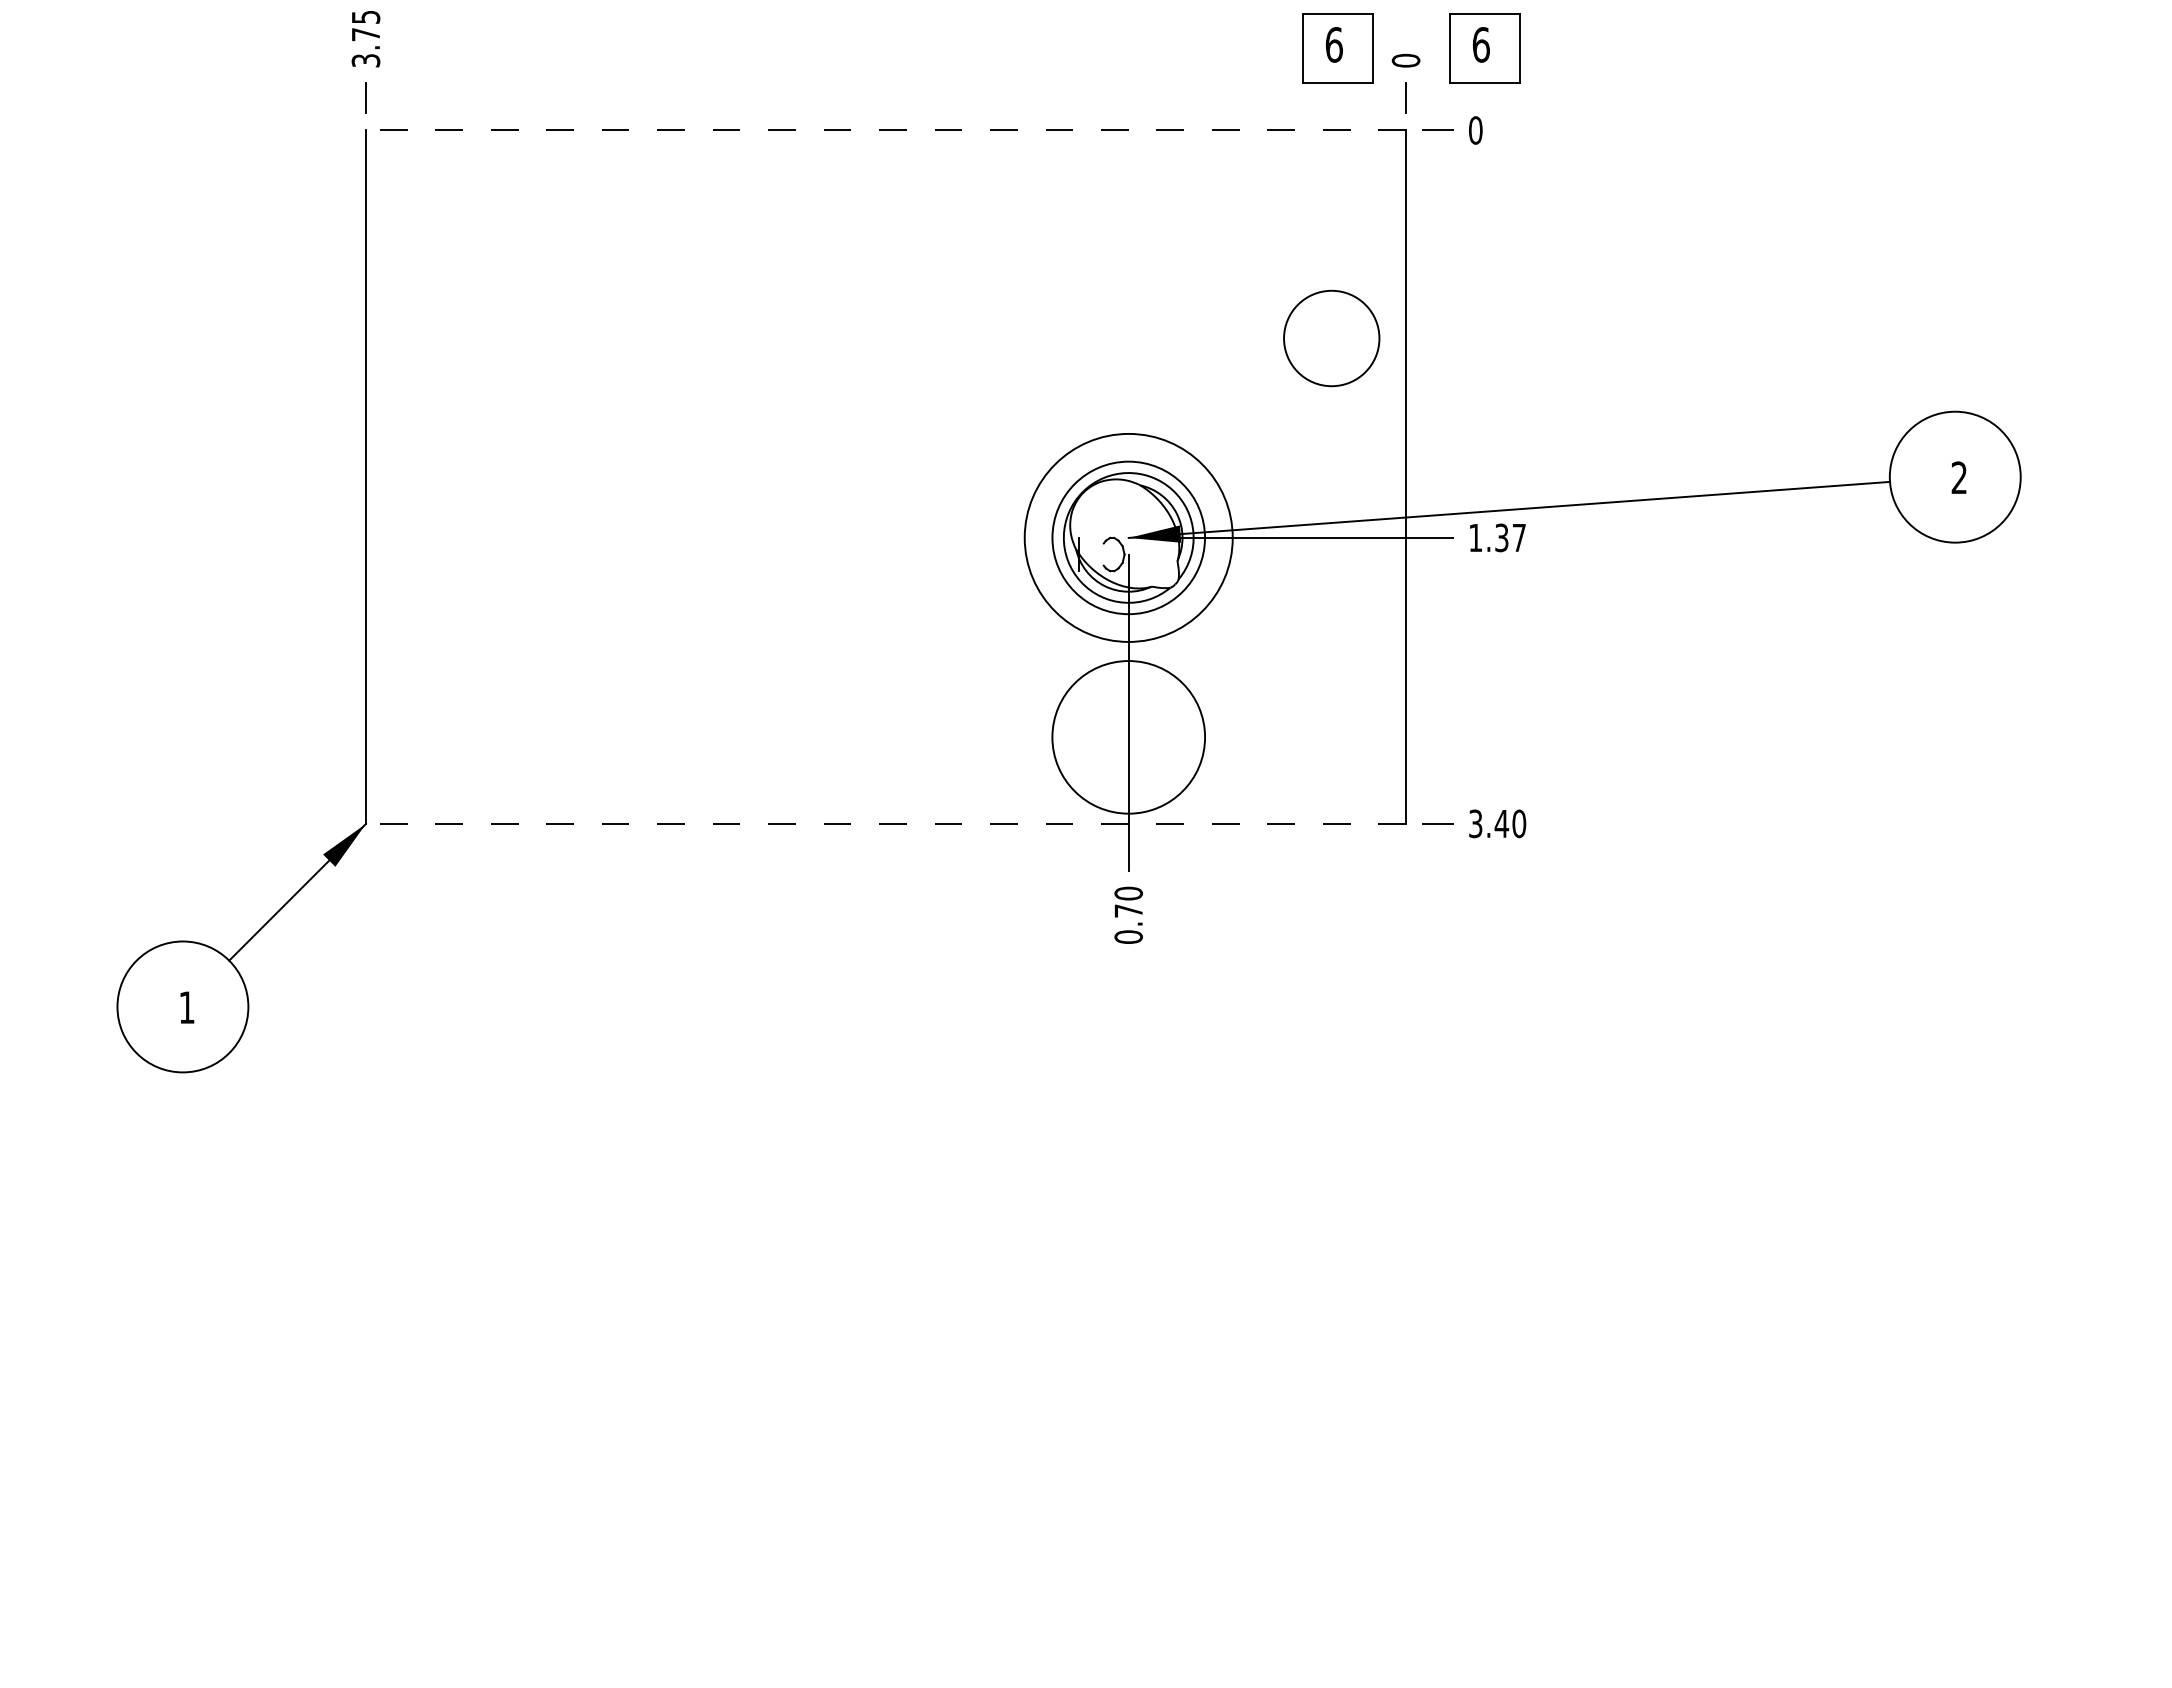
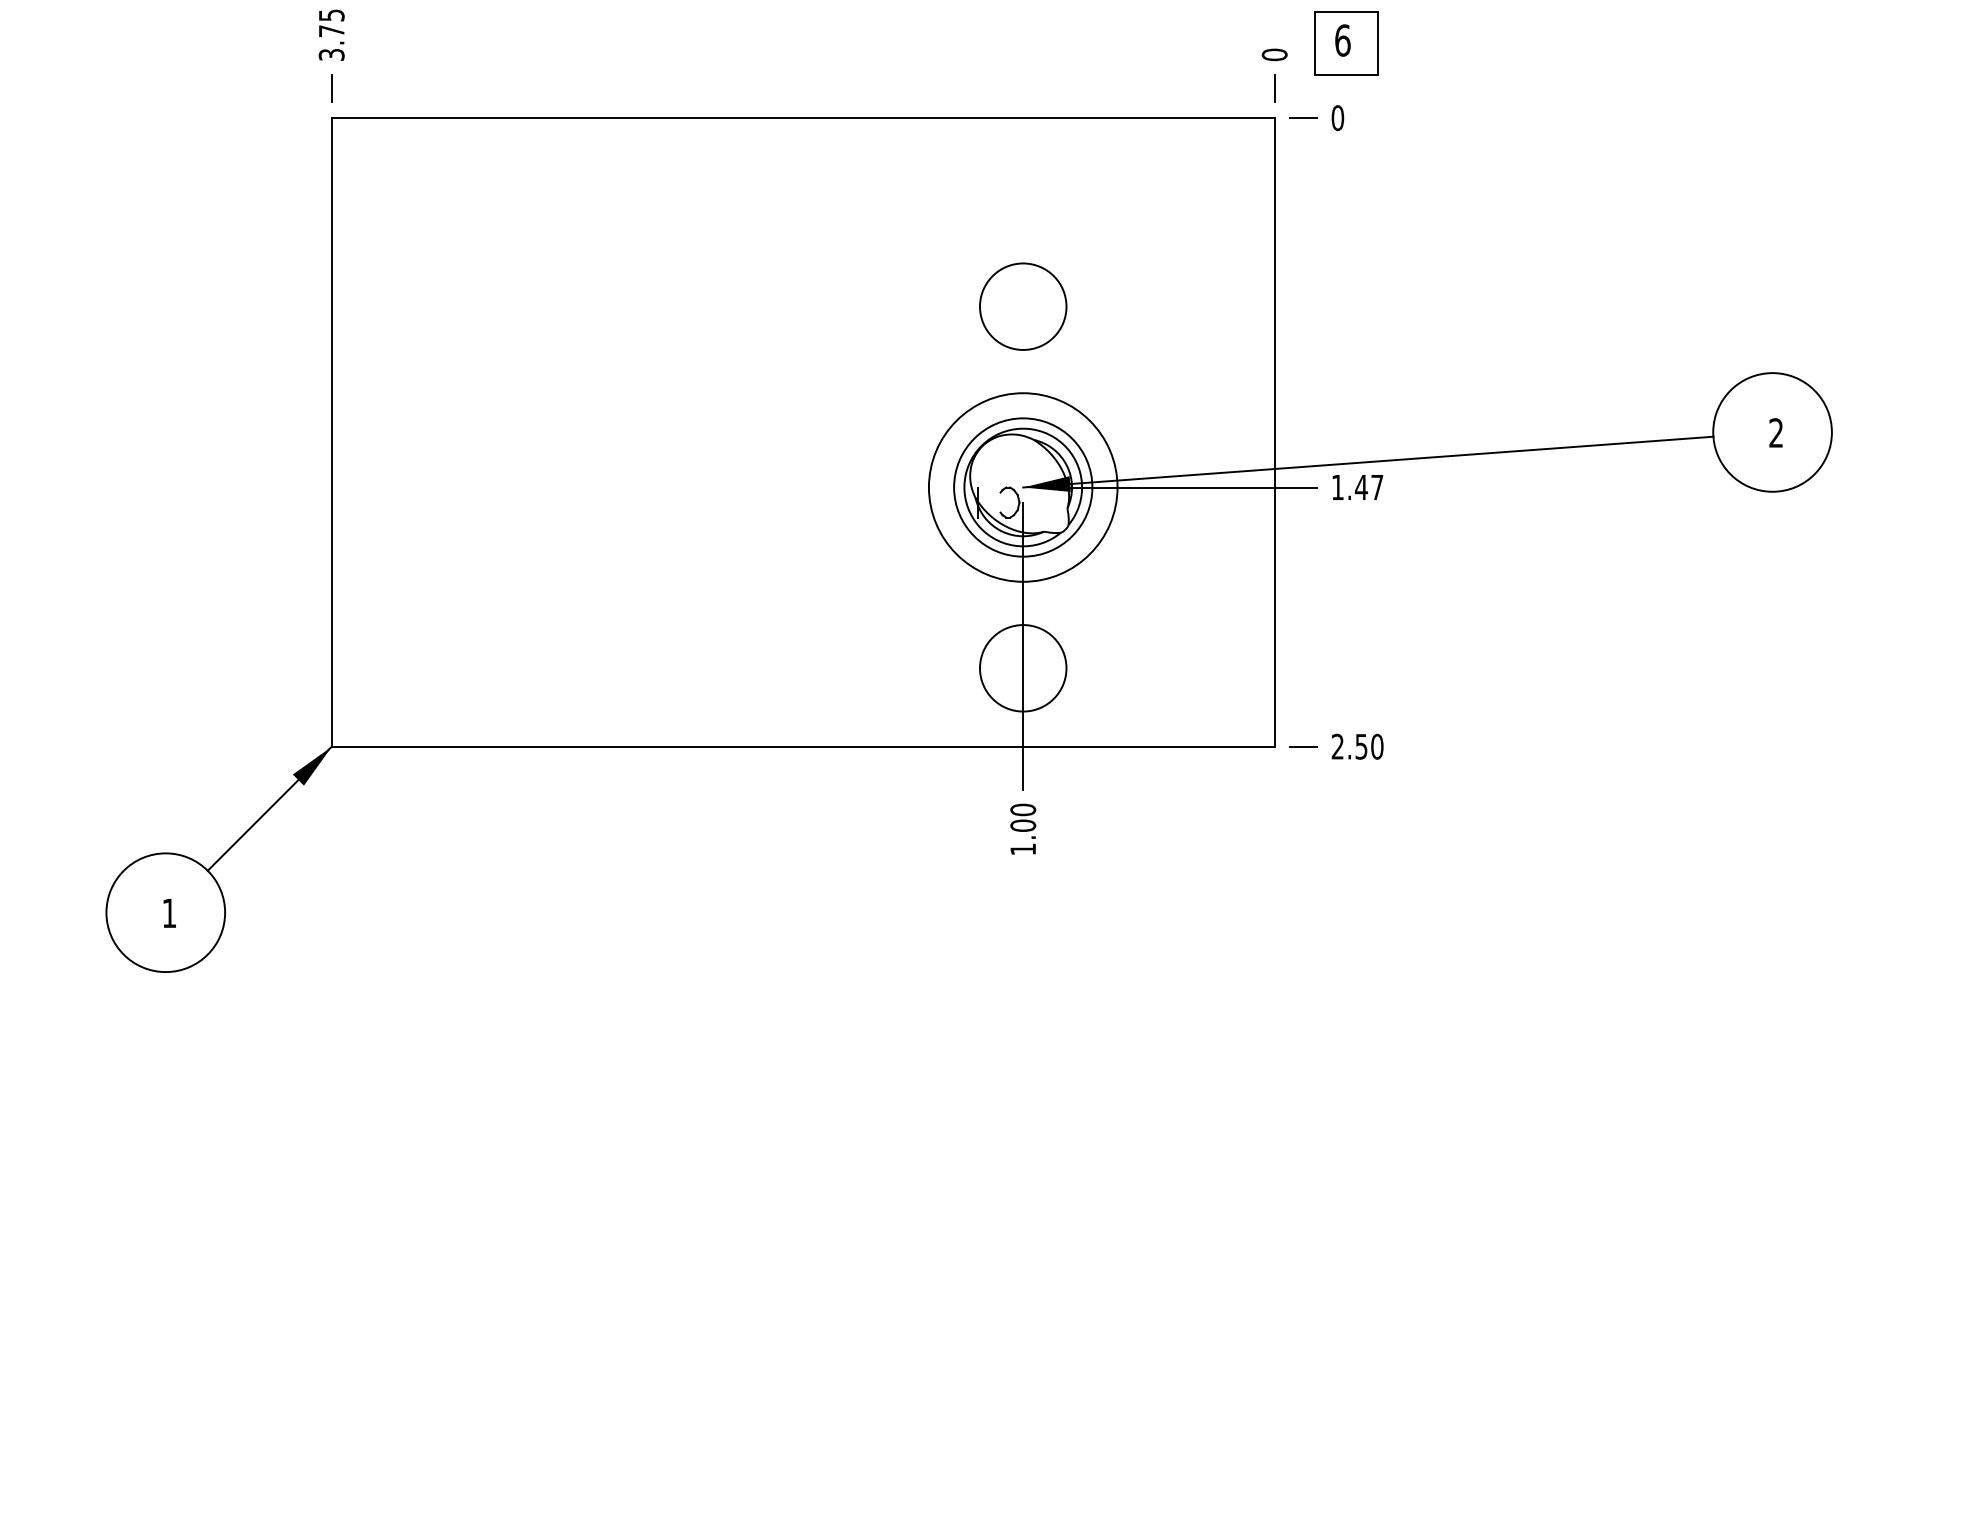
part: (1337, 48) -> (1212, 43), removed
line: (885, 130) -> (802, 118), dashed -> solid
circle: (1331, 338) -> (1023, 306), moved
text: (1501, 537) -> (1361, 487), 1.37 -> 1.47
circle: (1128, 737) -> (1023, 668), size x0.62
line: (885, 823) -> (802, 746), dashed -> solid
text: (1489, 824) -> (1350, 747), 3.40 -> 2.50
text: (1128, 923) -> (1023, 837), 0.70 -> 1.00

